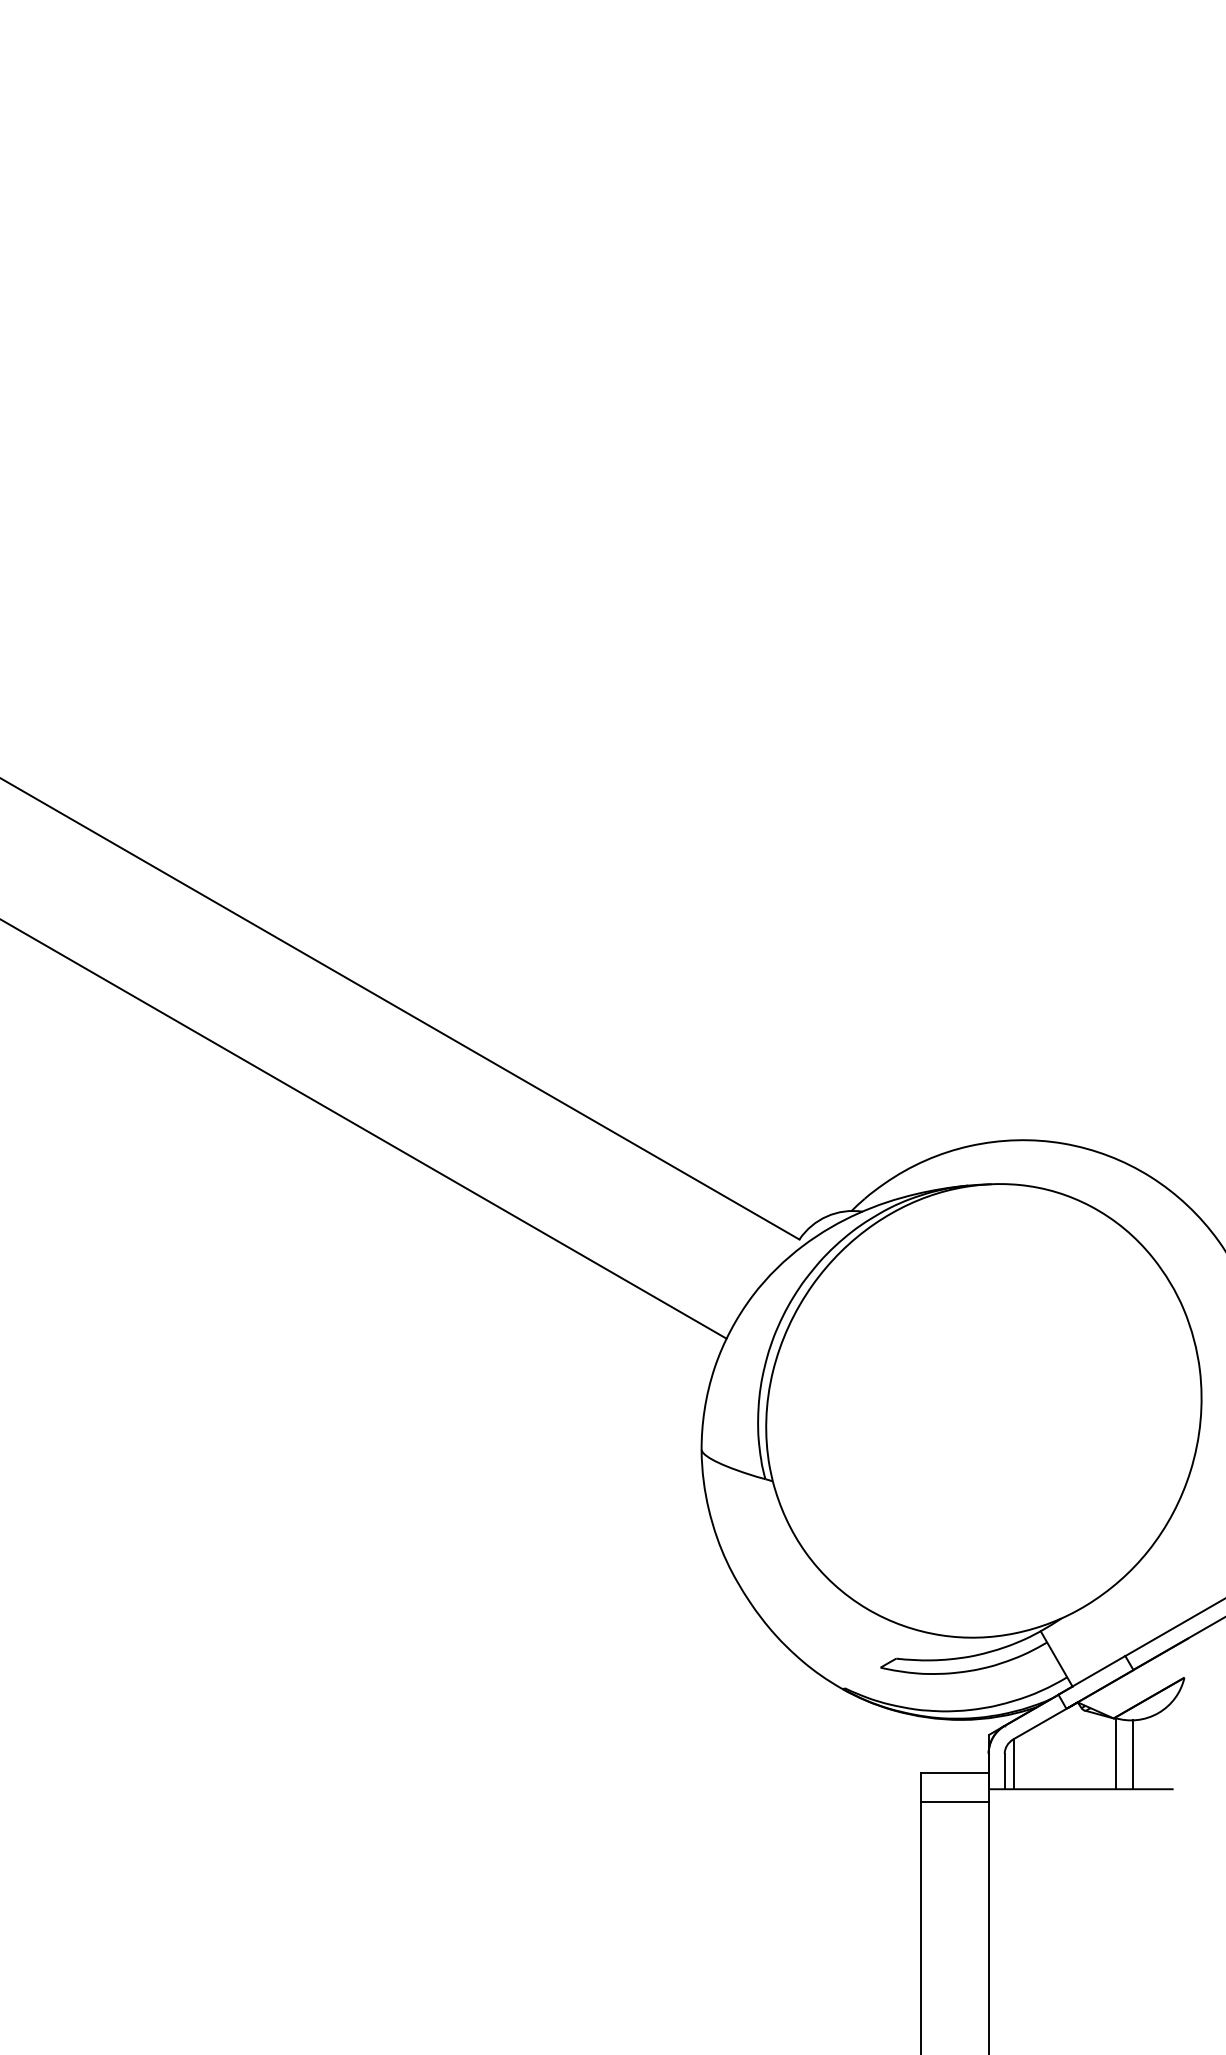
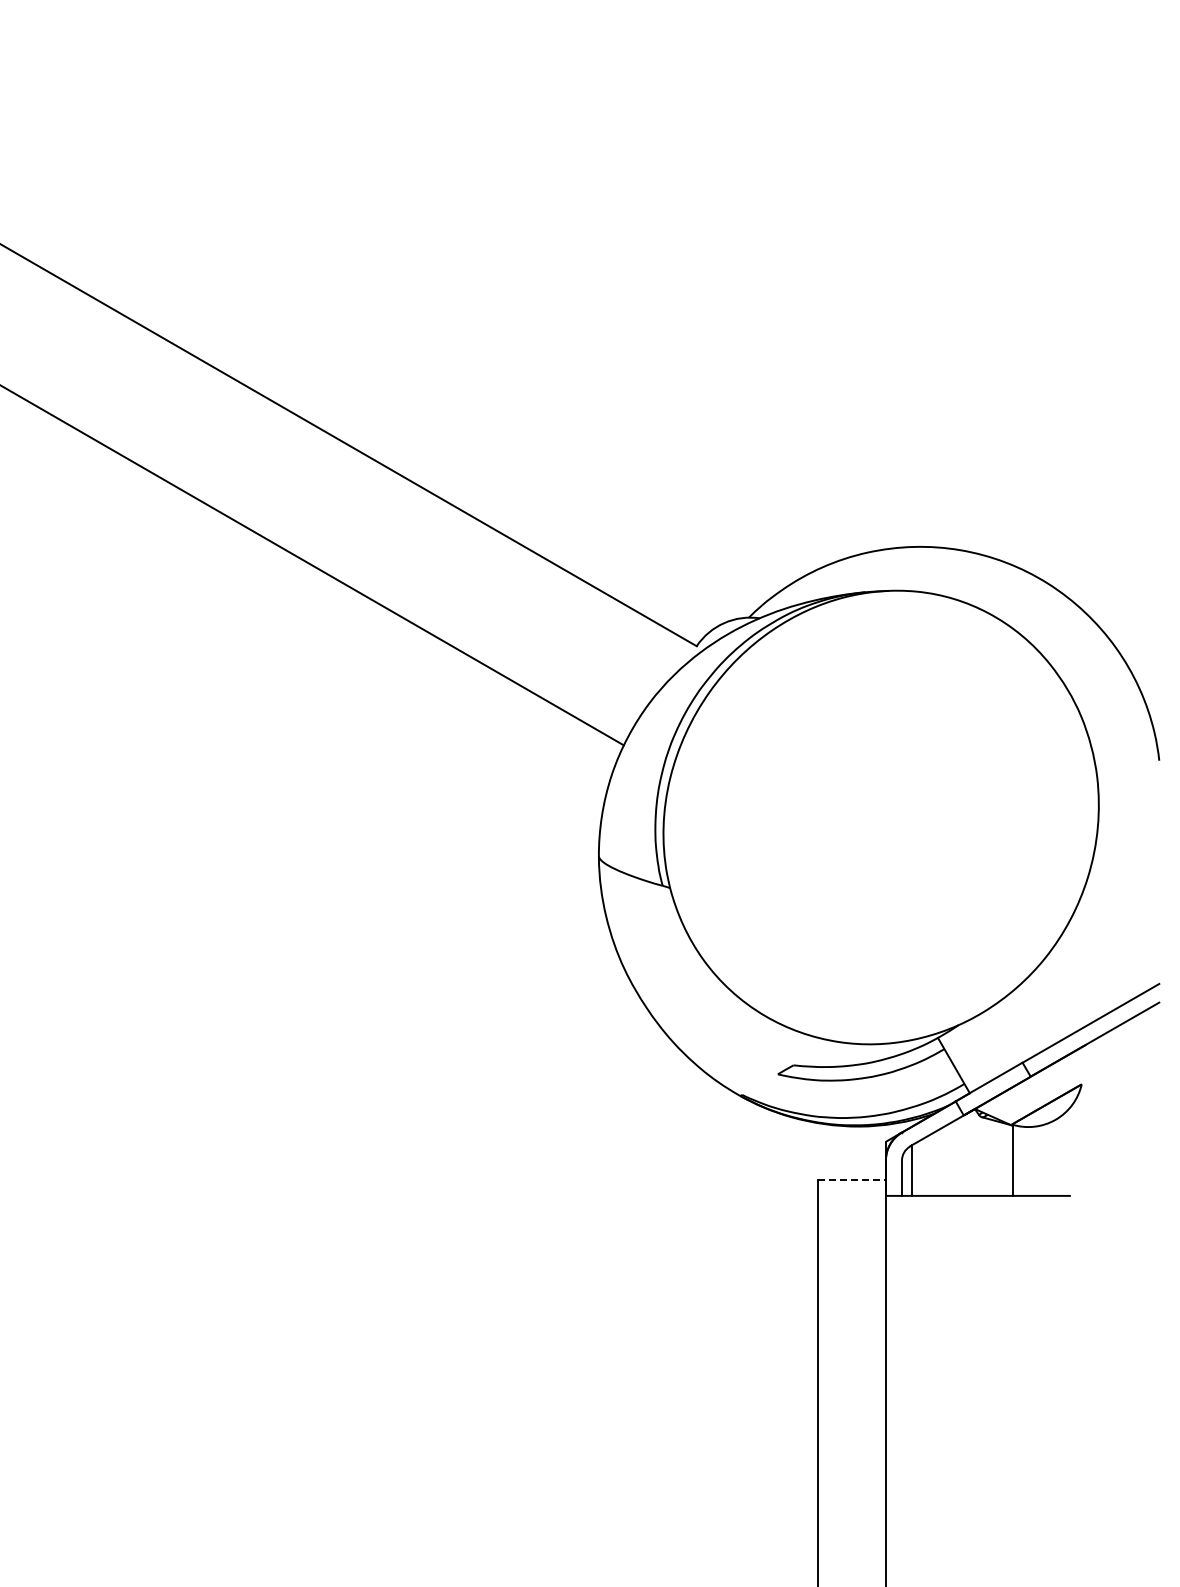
line: (1133, 1754) -> (1030, 1161), removed
line: (954, 1773) -> (851, 1180), solid -> dashed
line: (954, 1802) -> (851, 1209), removed

